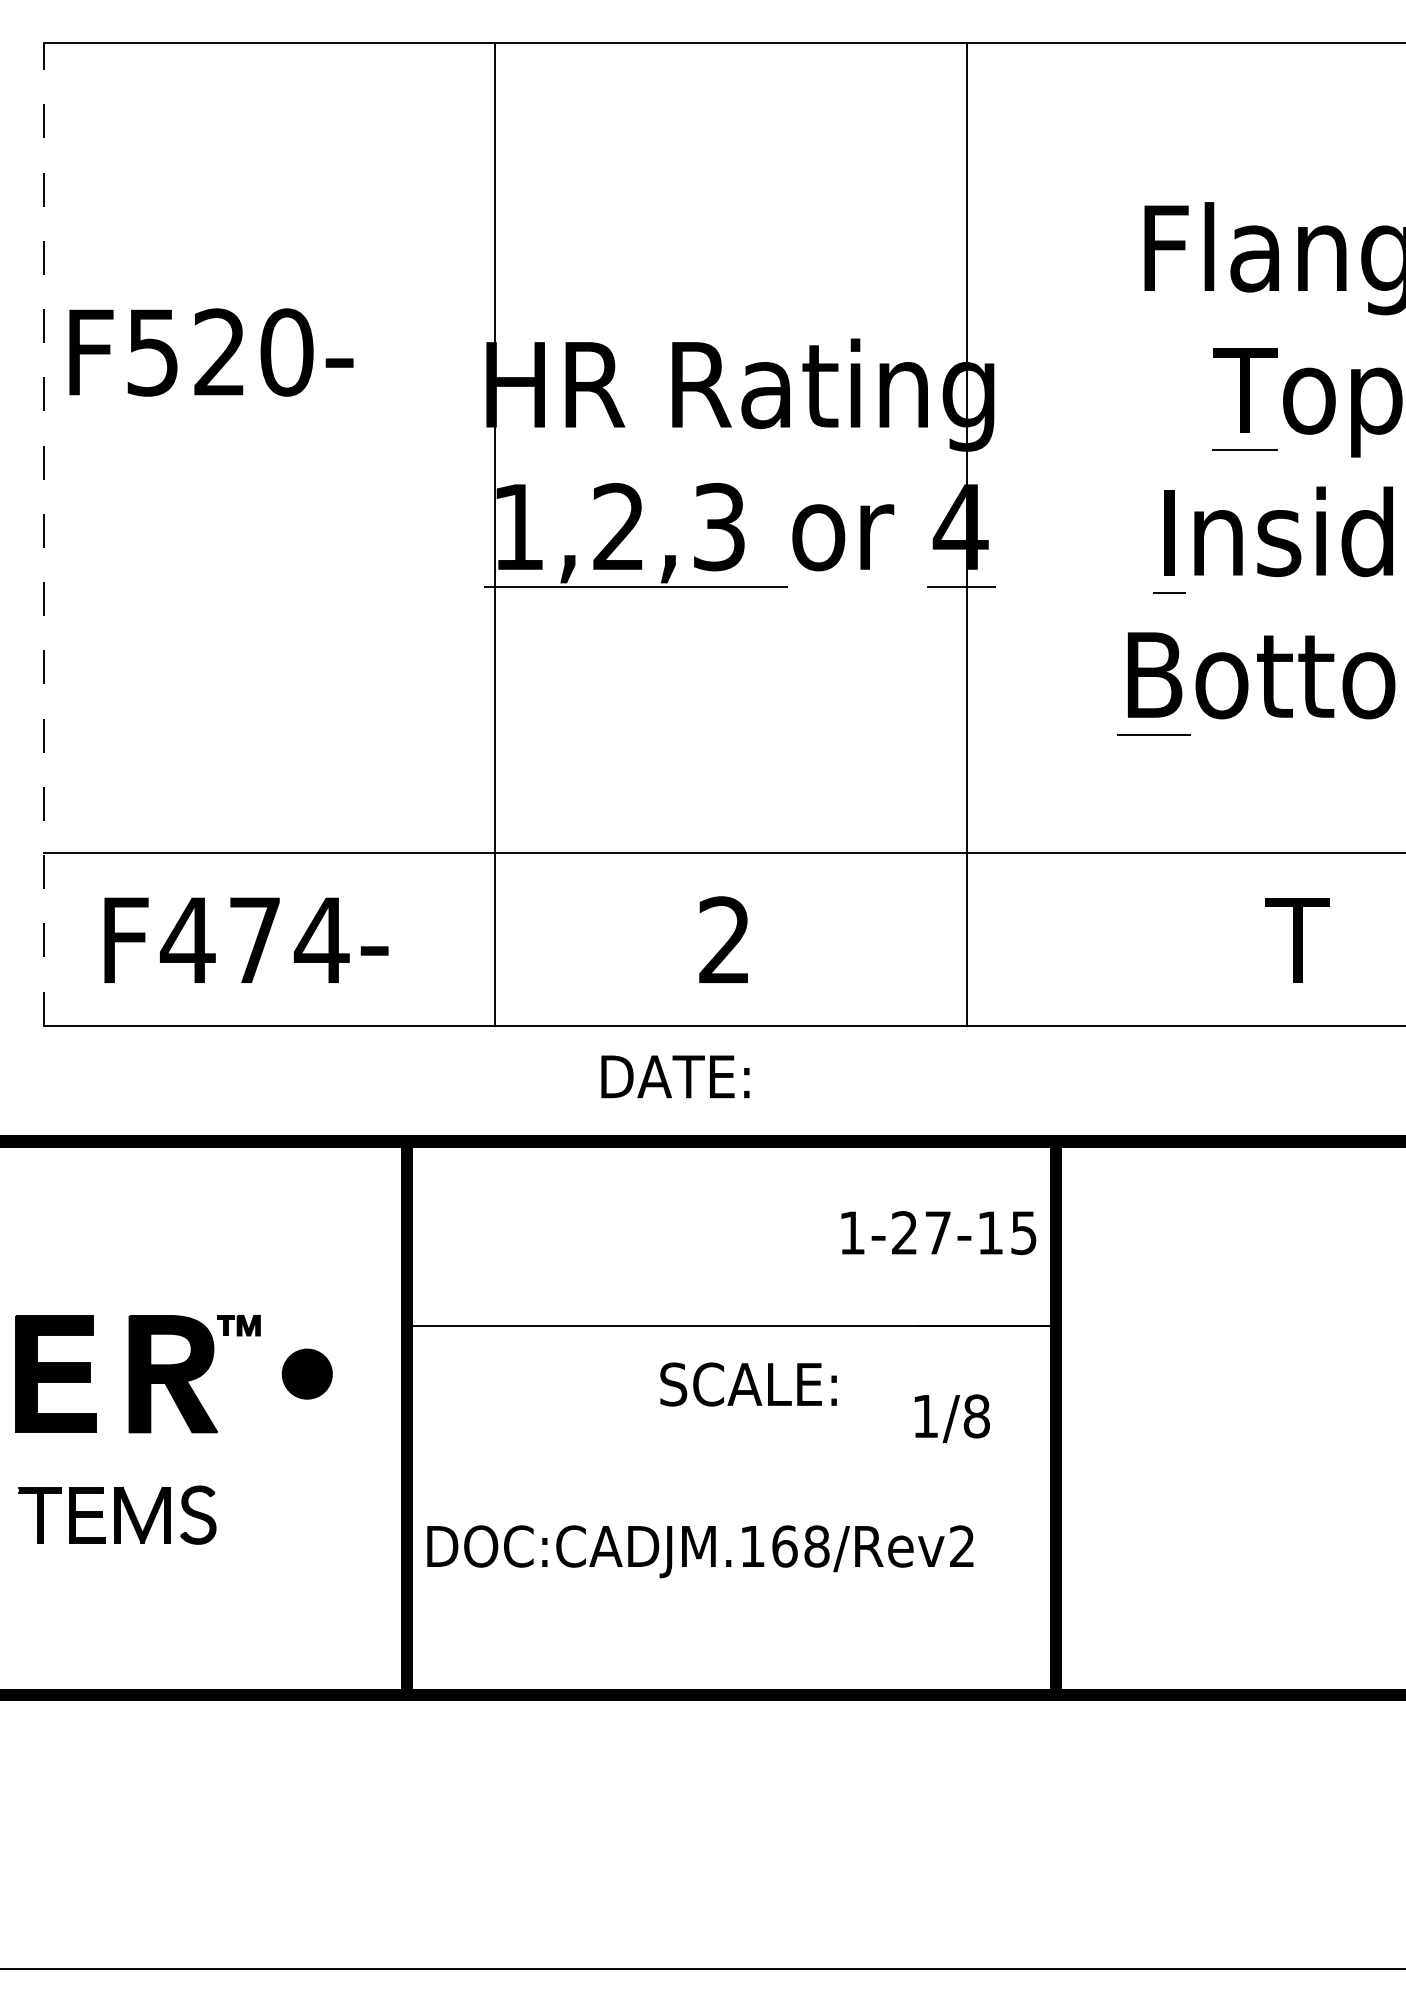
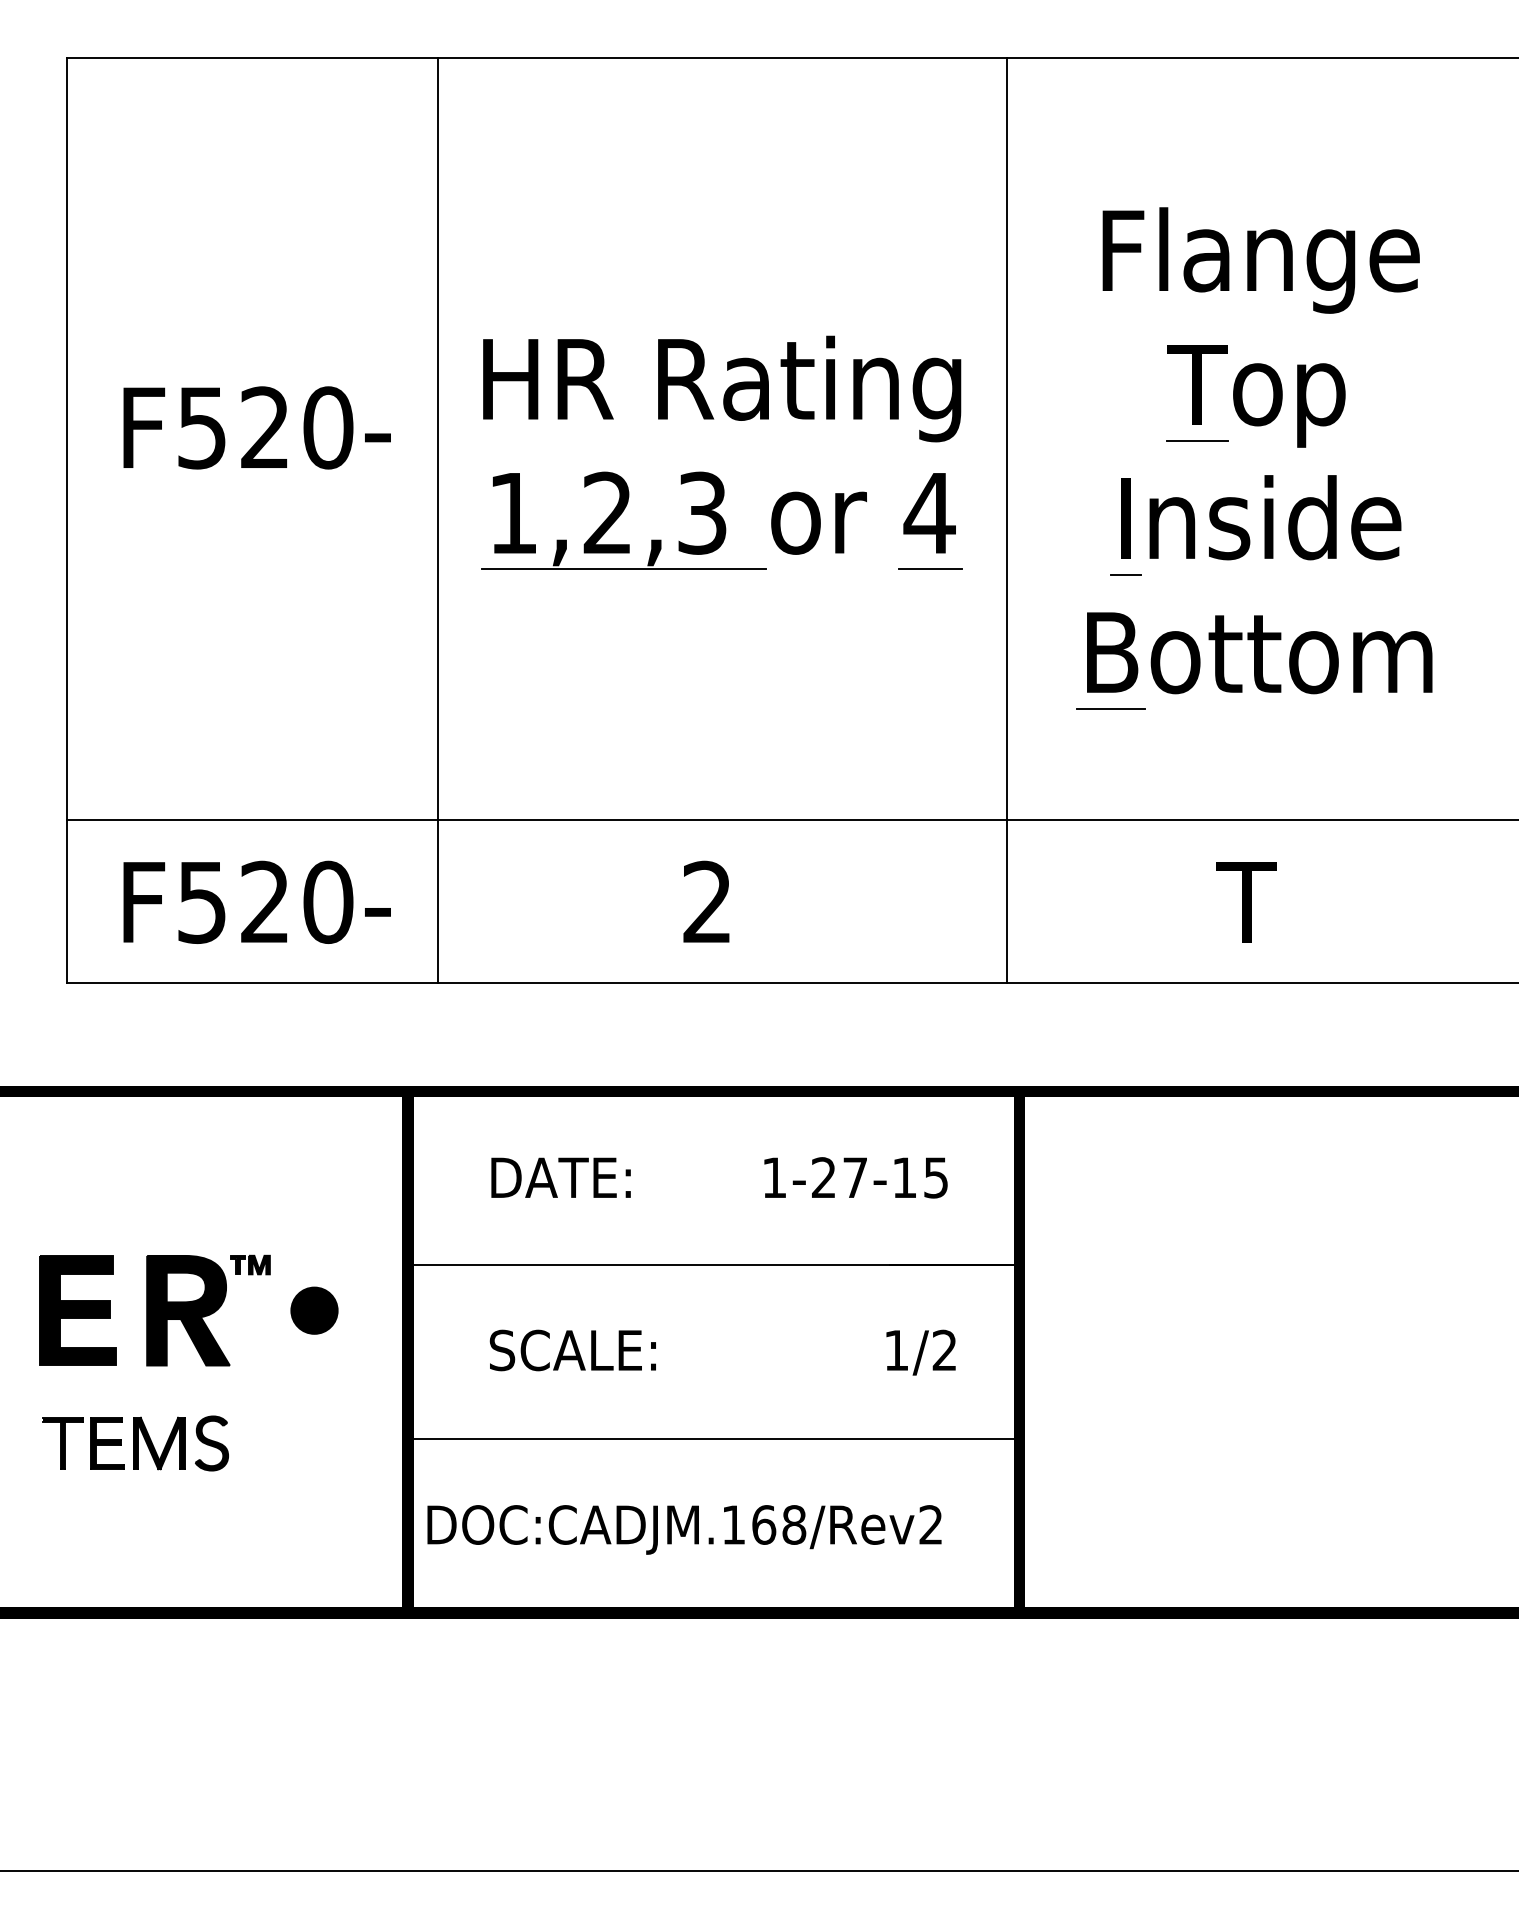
text: (210, 352) -> (256, 427), moved
line: (43, 533) -> (66, 519), dashed -> solid
line: (494, 533) -> (437, 519), moved
line: (966, 533) -> (1006, 519), moved
text: (254, 939) -> (264, 901), F474- -> F520-
text: (674, 1076) -> (560, 1177), moved
text: (938, 1232) -> (855, 1177), moved
text: (748, 1384) -> (572, 1350), moved
text: (976, 1416) -> (944, 1350), 1/8 -> 1/2
line: (731, 1510) -> (713, 1439), added
text: (700, 1551) -> (684, 1529), moved

